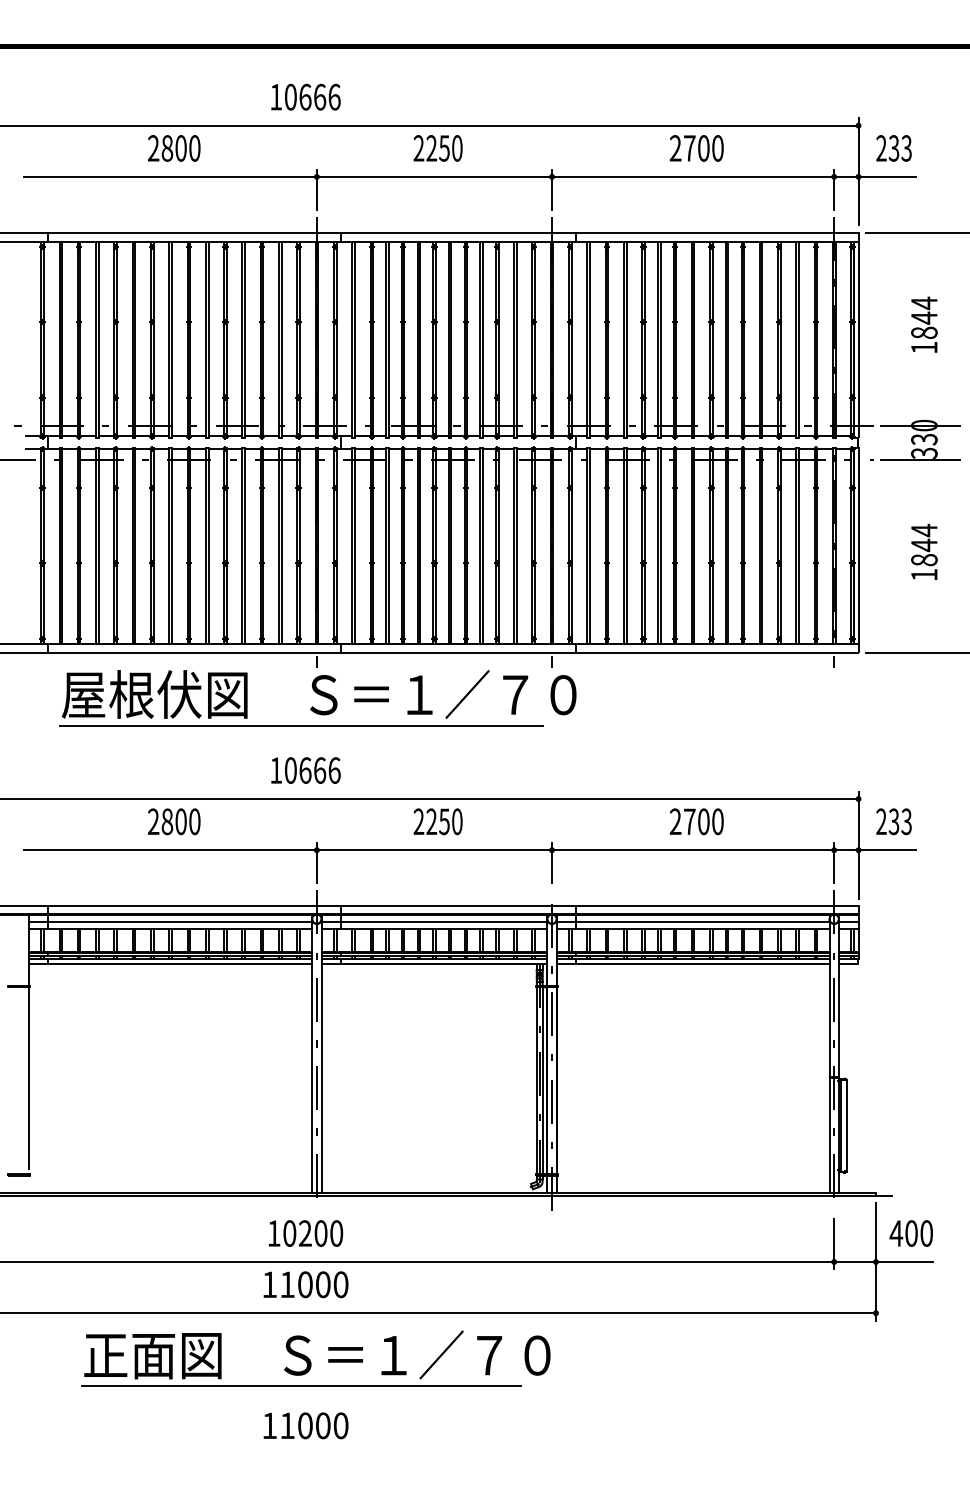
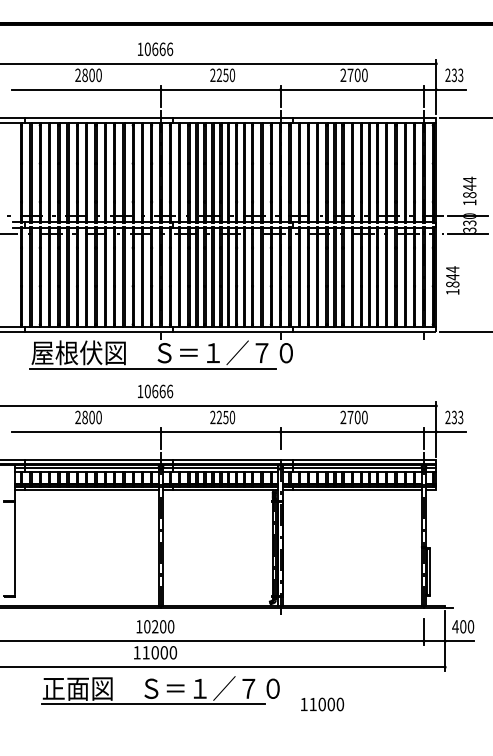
text: (923, 323) -> (469, 190), moved
text: (923, 552) -> (452, 280), moved
text: (305, 1425) -> (322, 704), moved

